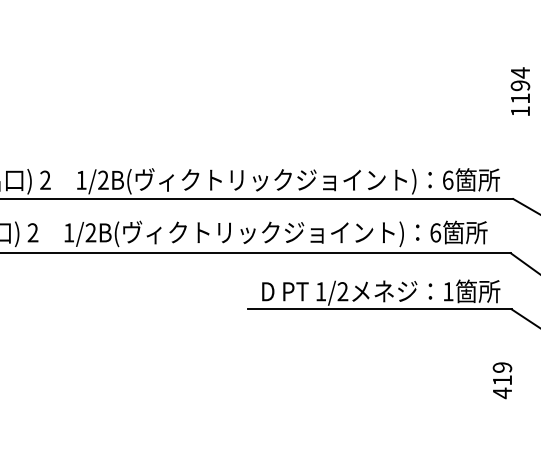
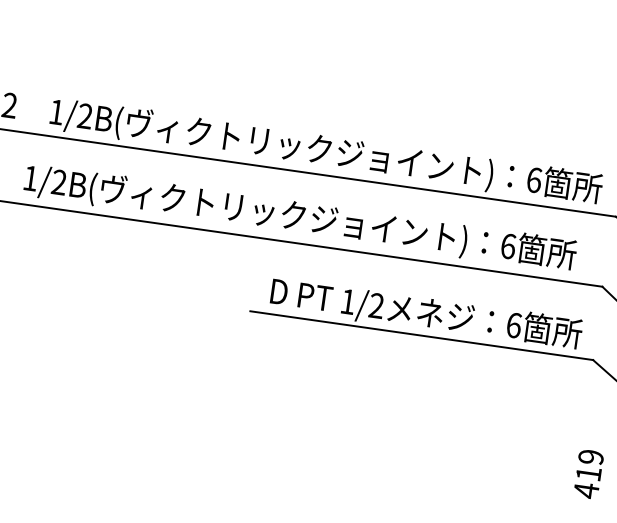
text: (448, 291) -> (514, 325), 1 -> 6
text: (502, 380) -> (588, 474), moved

